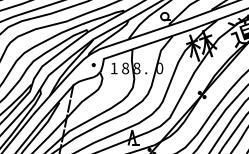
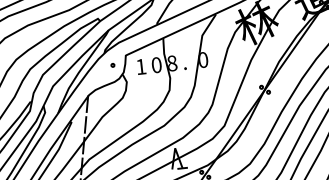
text: (125, 68) -> (156, 65), 8 -> 0

